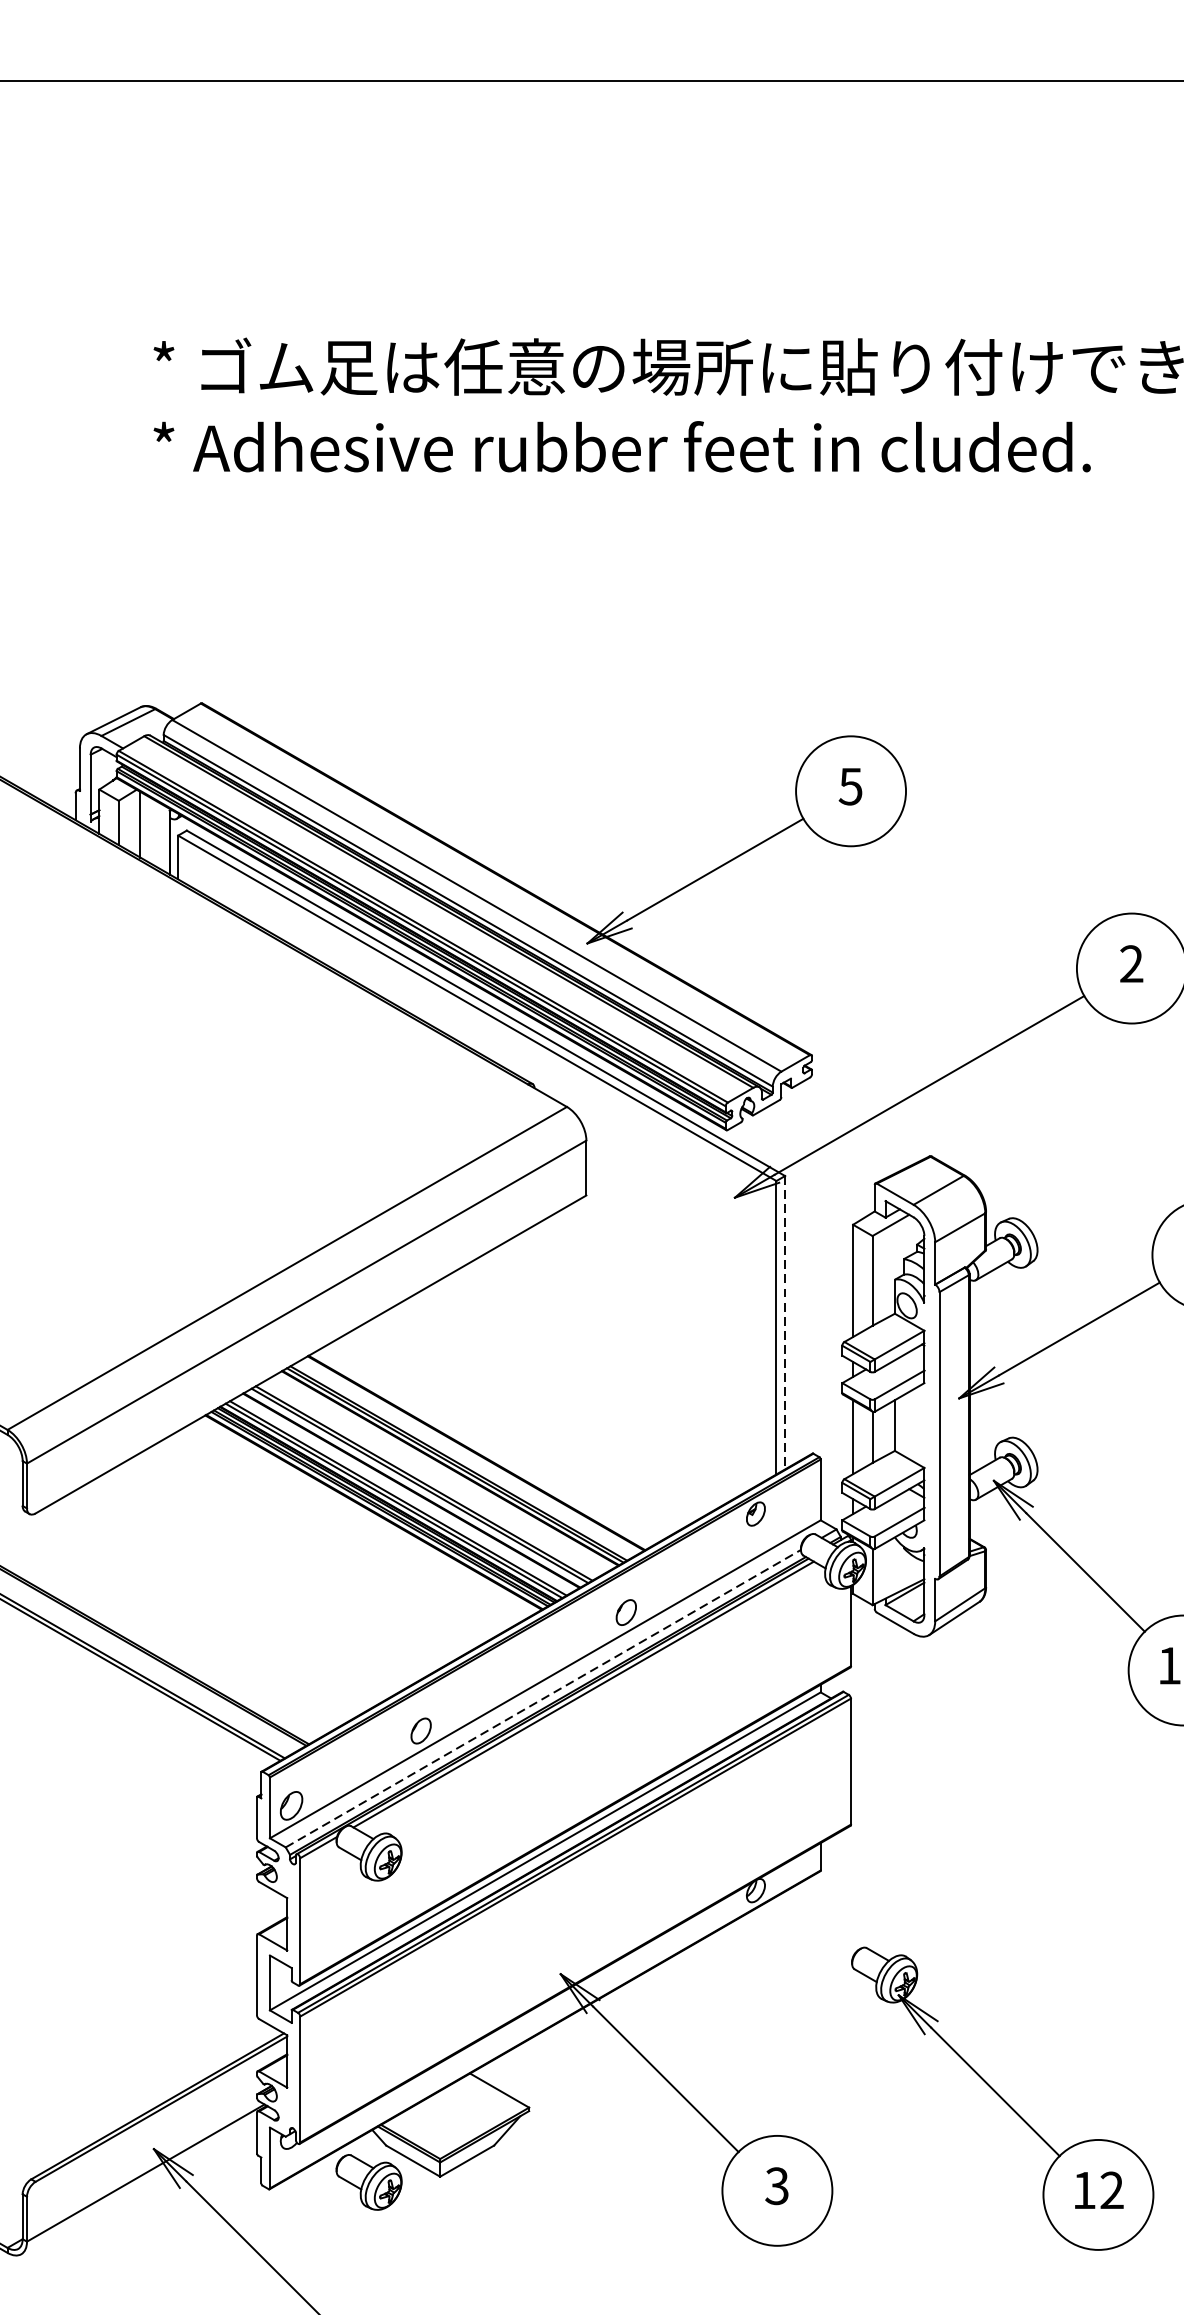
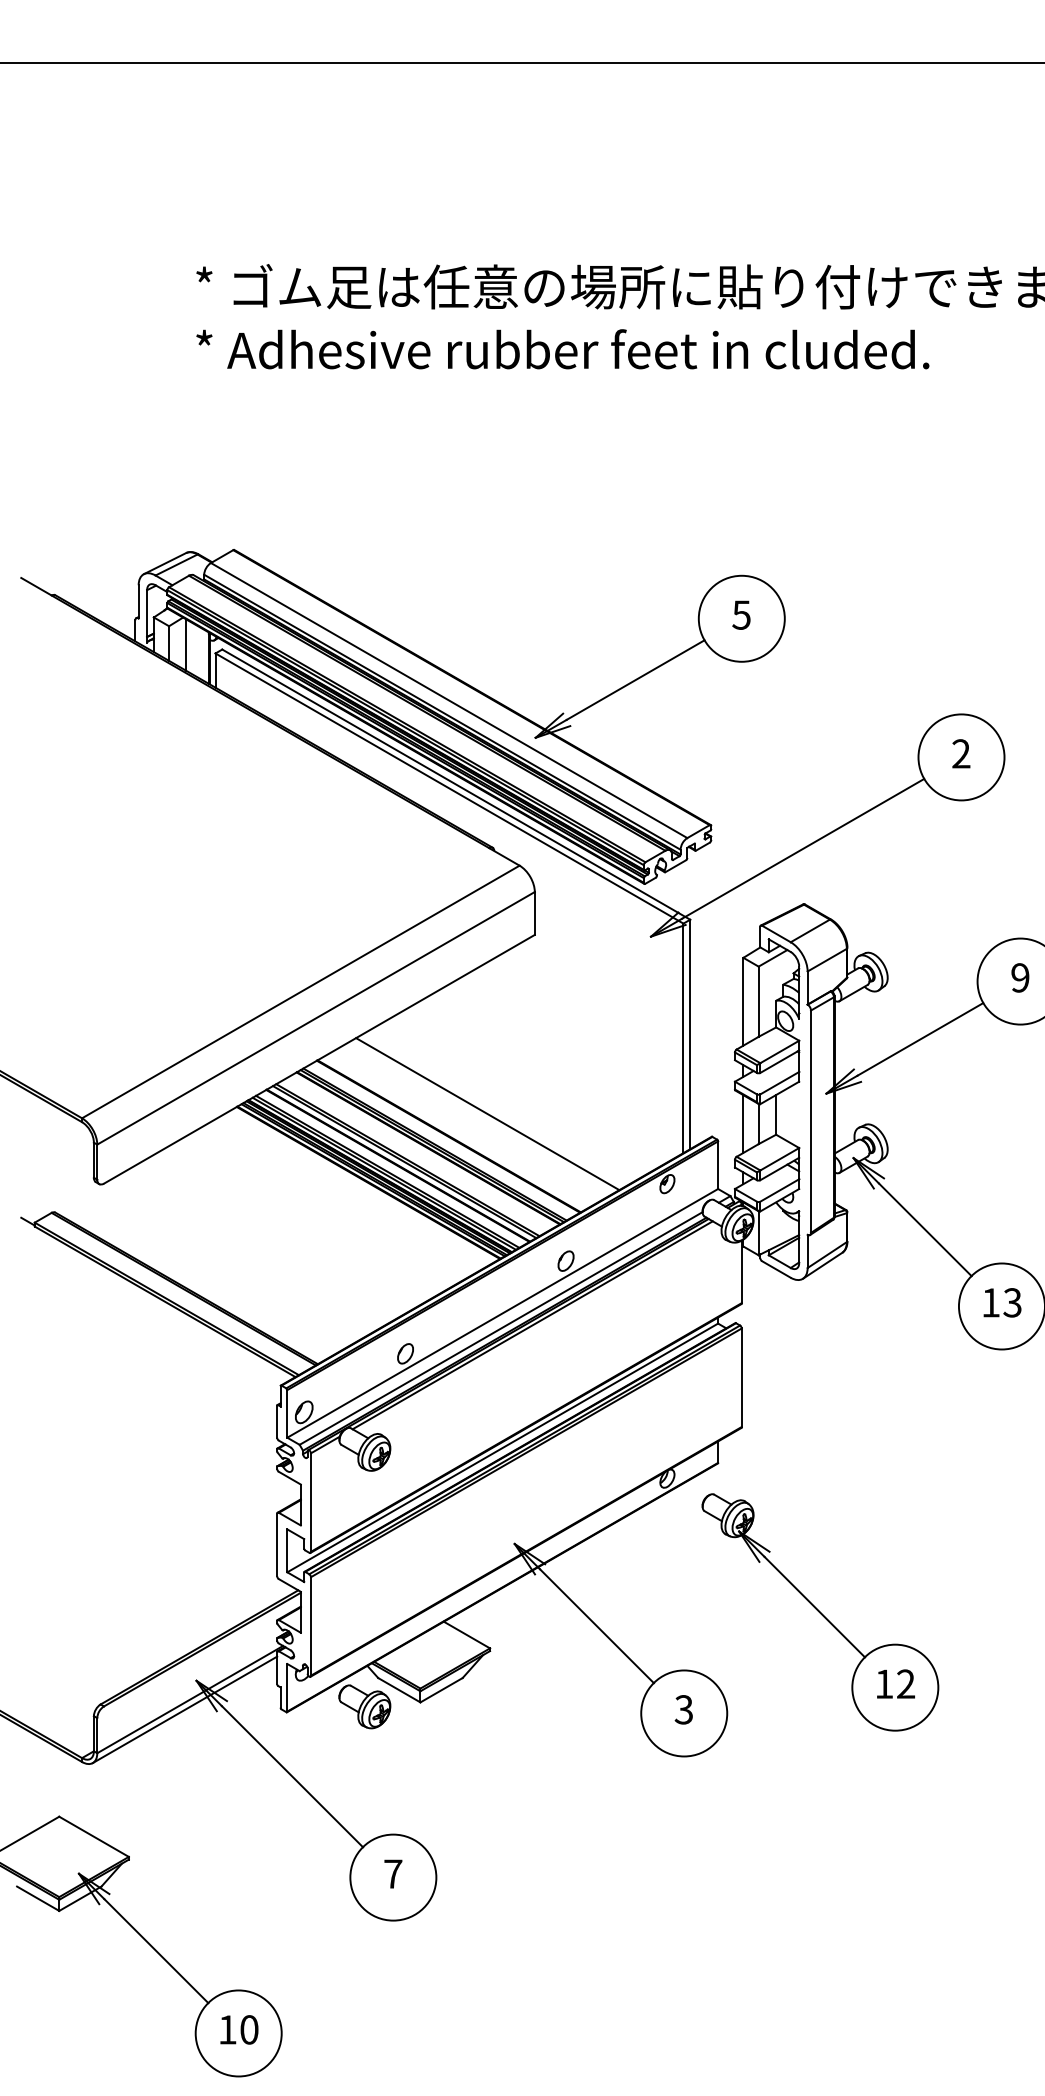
line: (785, 1322) -> (690, 1034), dashed -> solid
line: (525, 1425) -> (487, 1114), added
line: (543, 1698) -> (501, 1328), dashed -> solid
part: (1002, 2098) -> (820, 1612), moved
line: (138, 2185) -> (184, 1709), added

